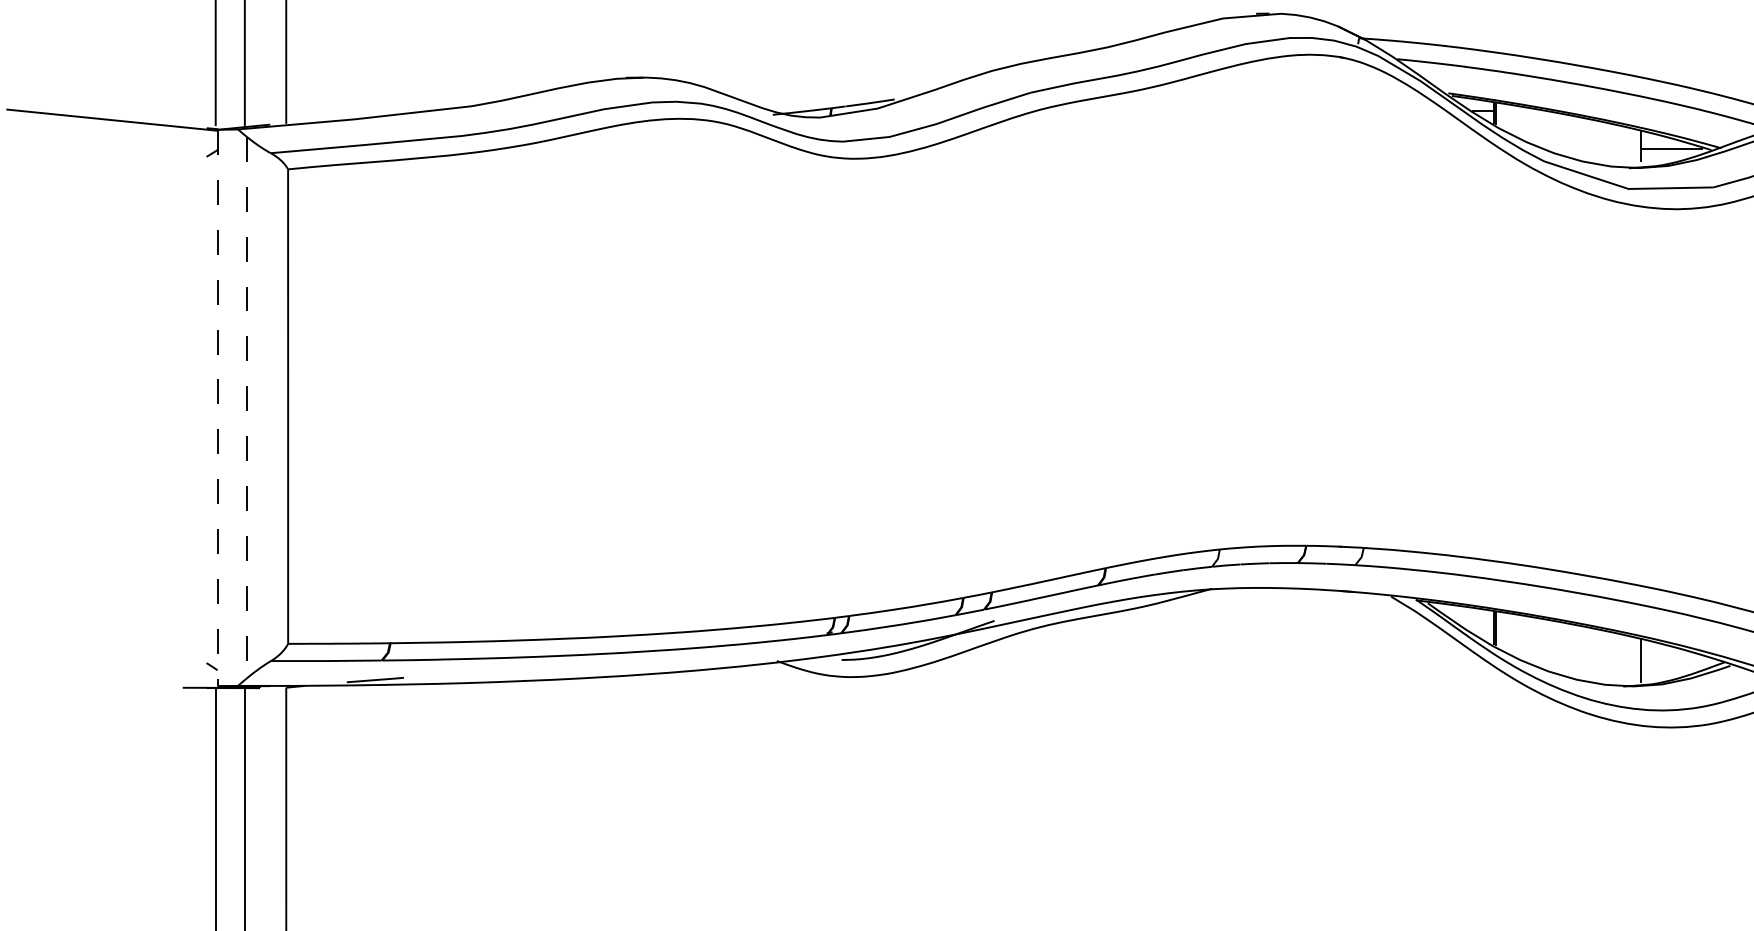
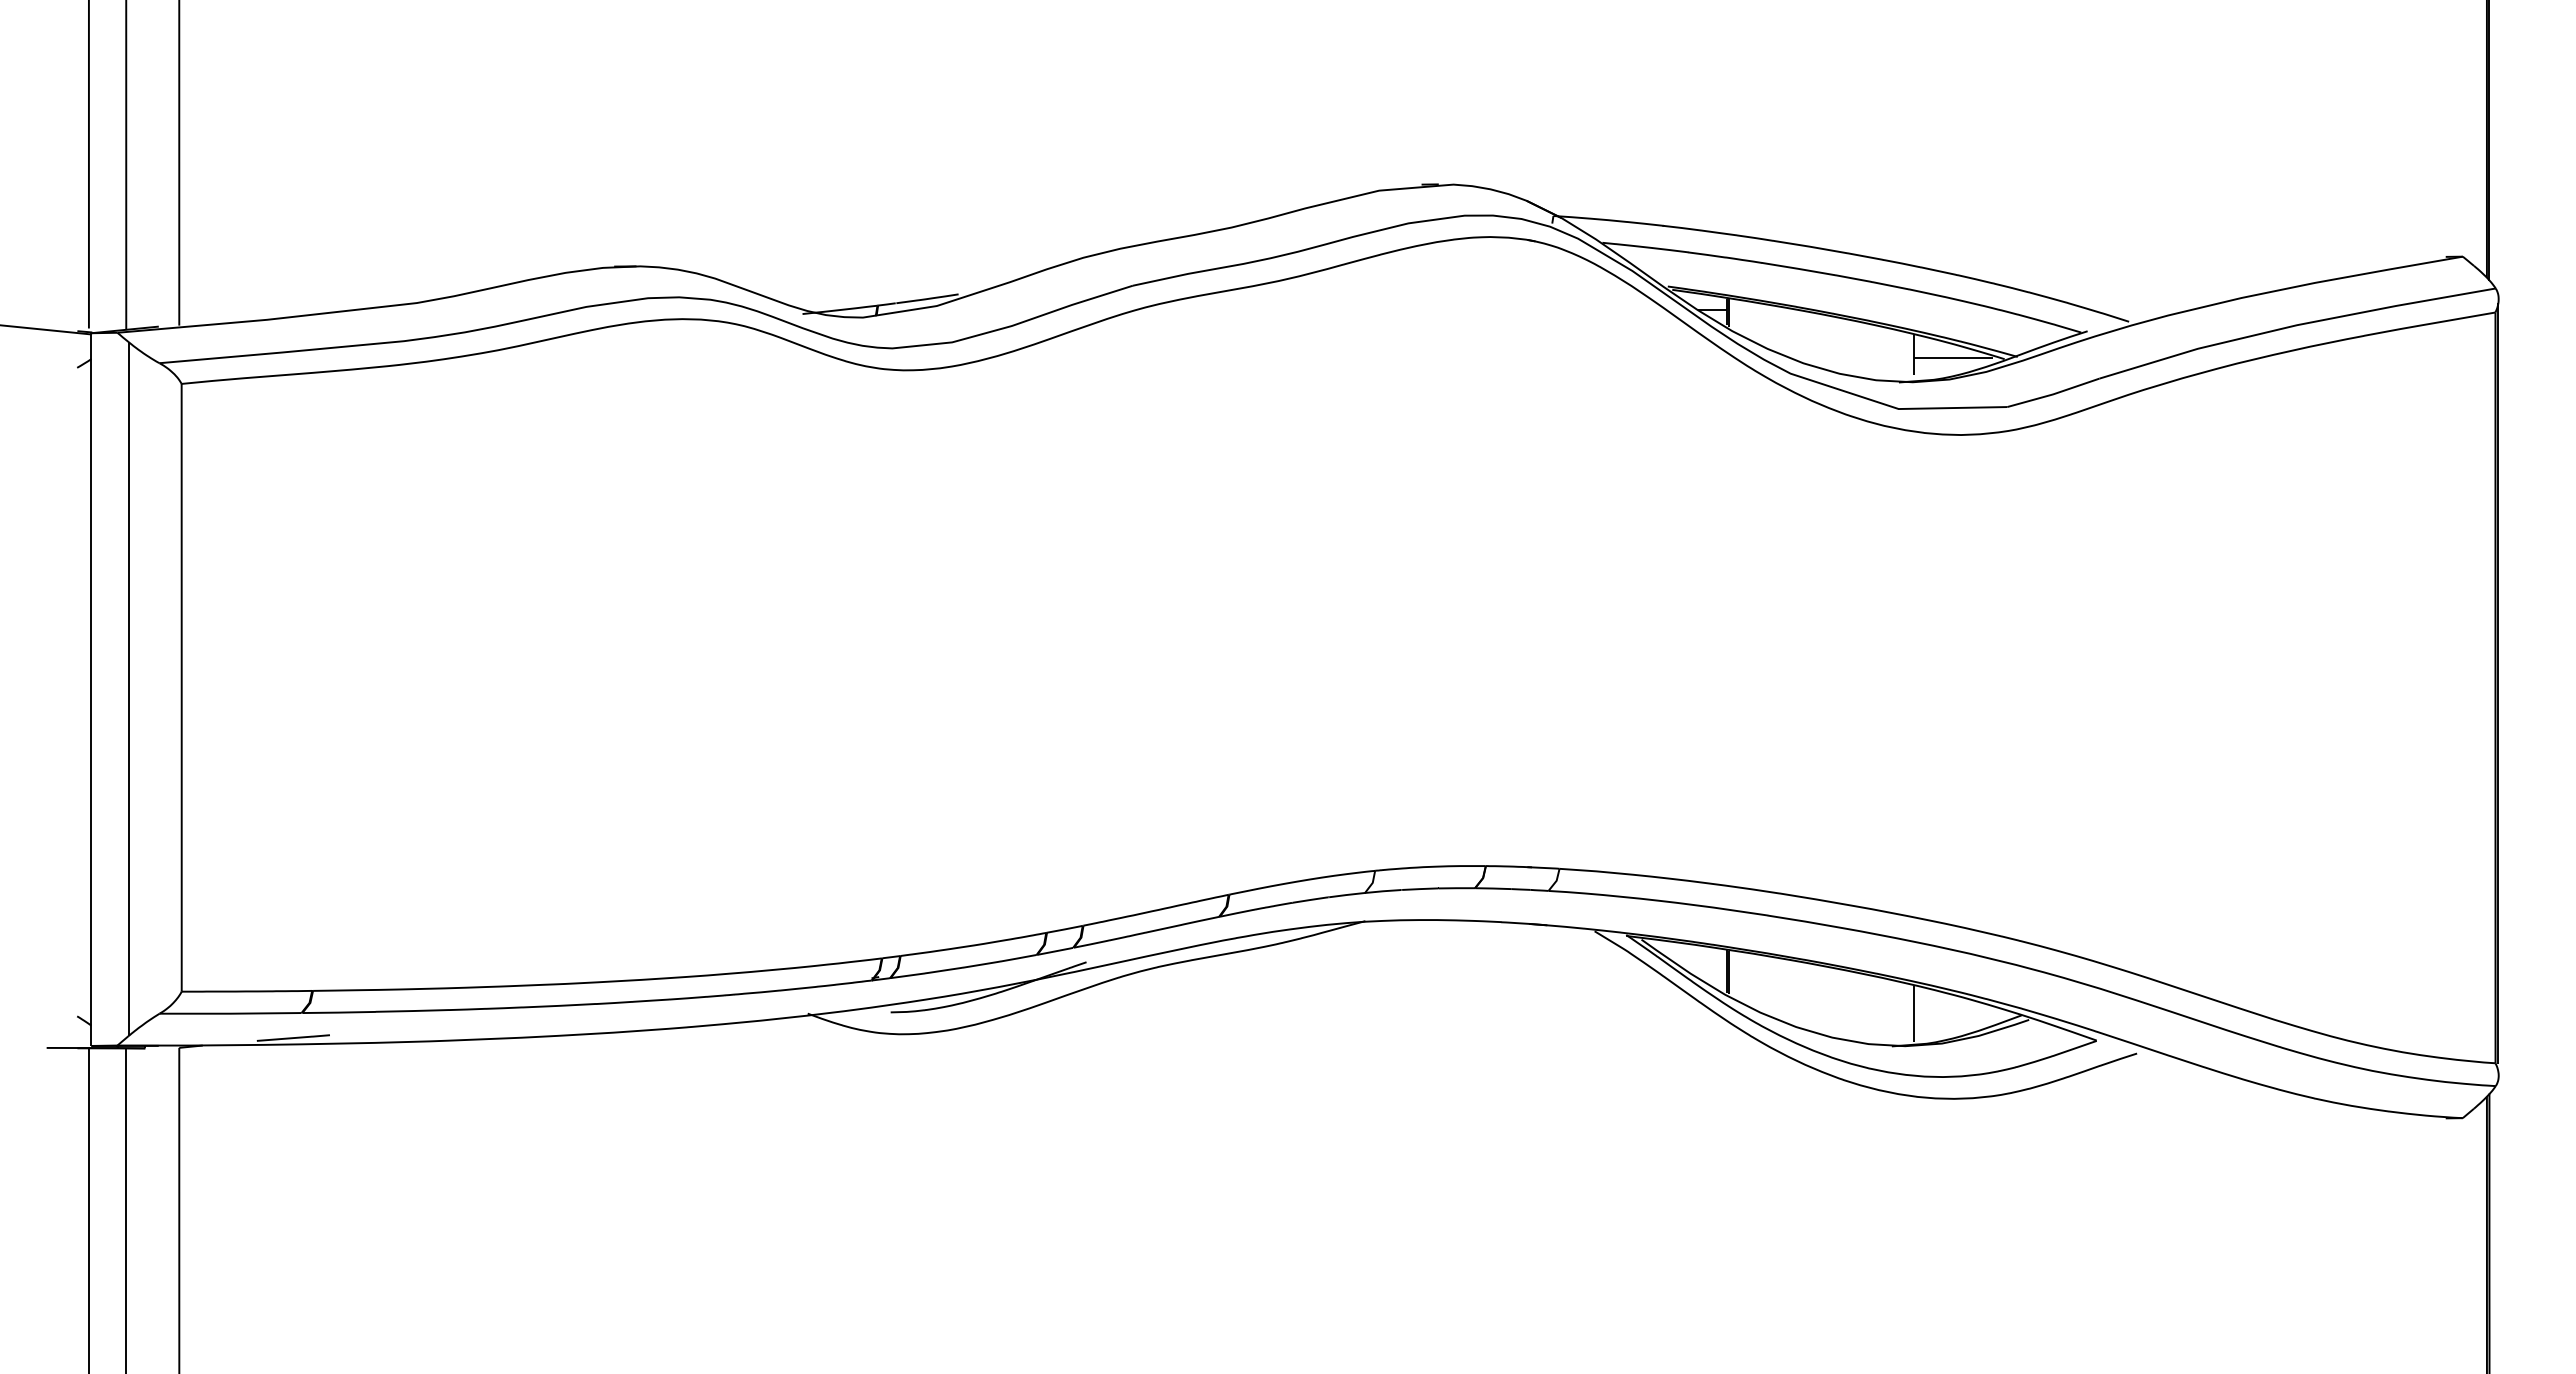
line: (246, 407) -> (128, 689), dashed -> solid
line: (217, 408) -> (91, 690), dashed -> solid

